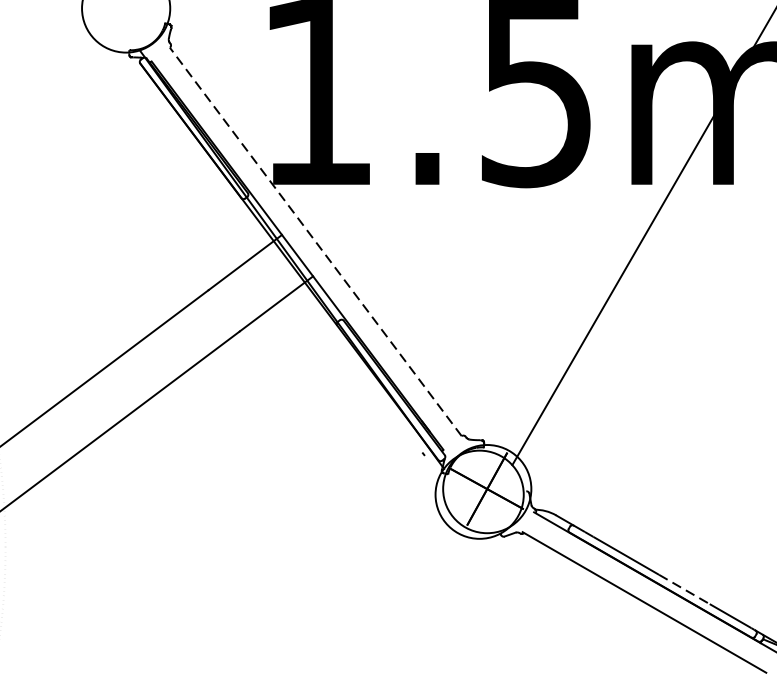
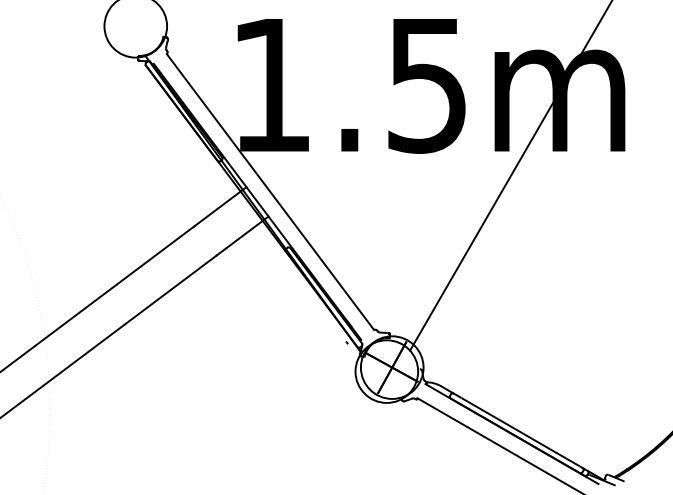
line: (315, 242) -> (270, 192), dashed -> solid
line: (684, 588) -> (532, 438), dashed -> solid

